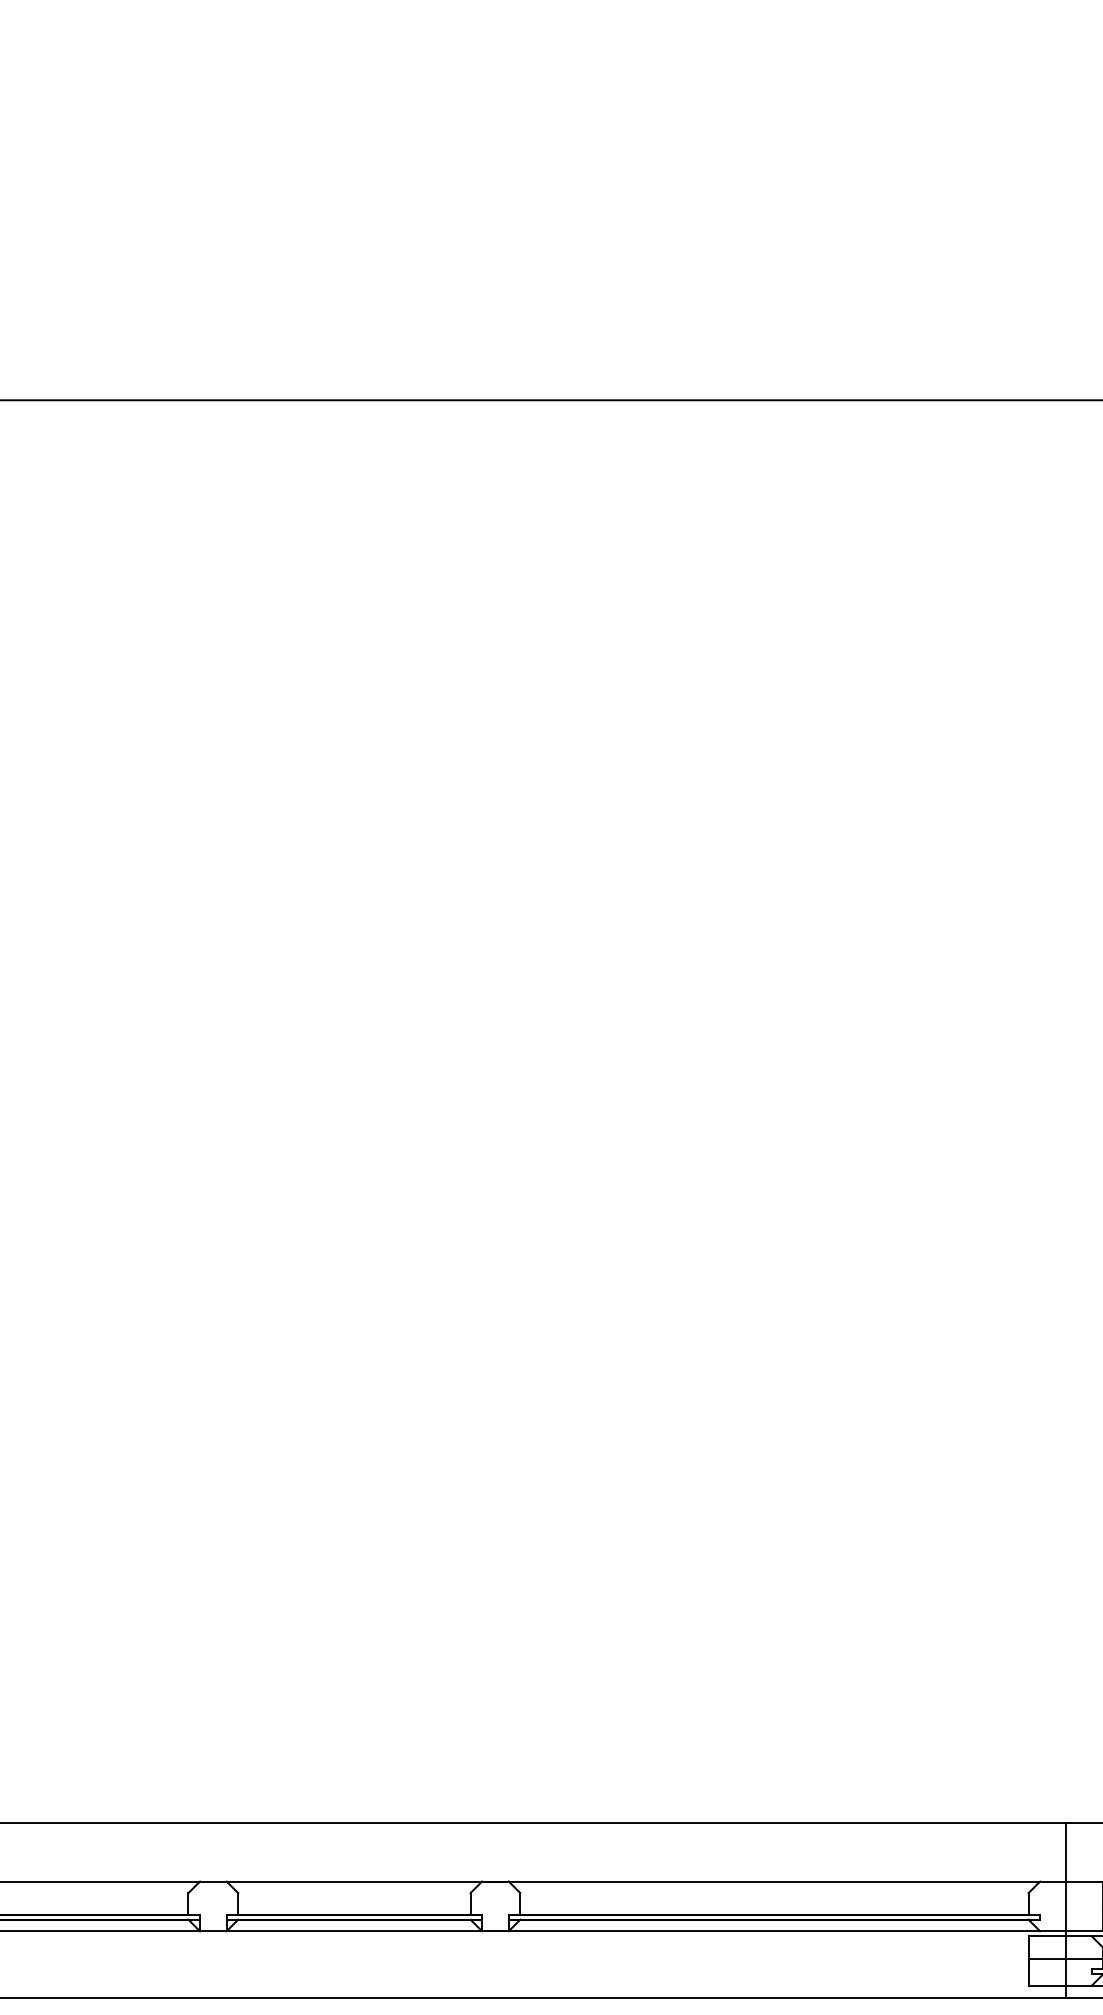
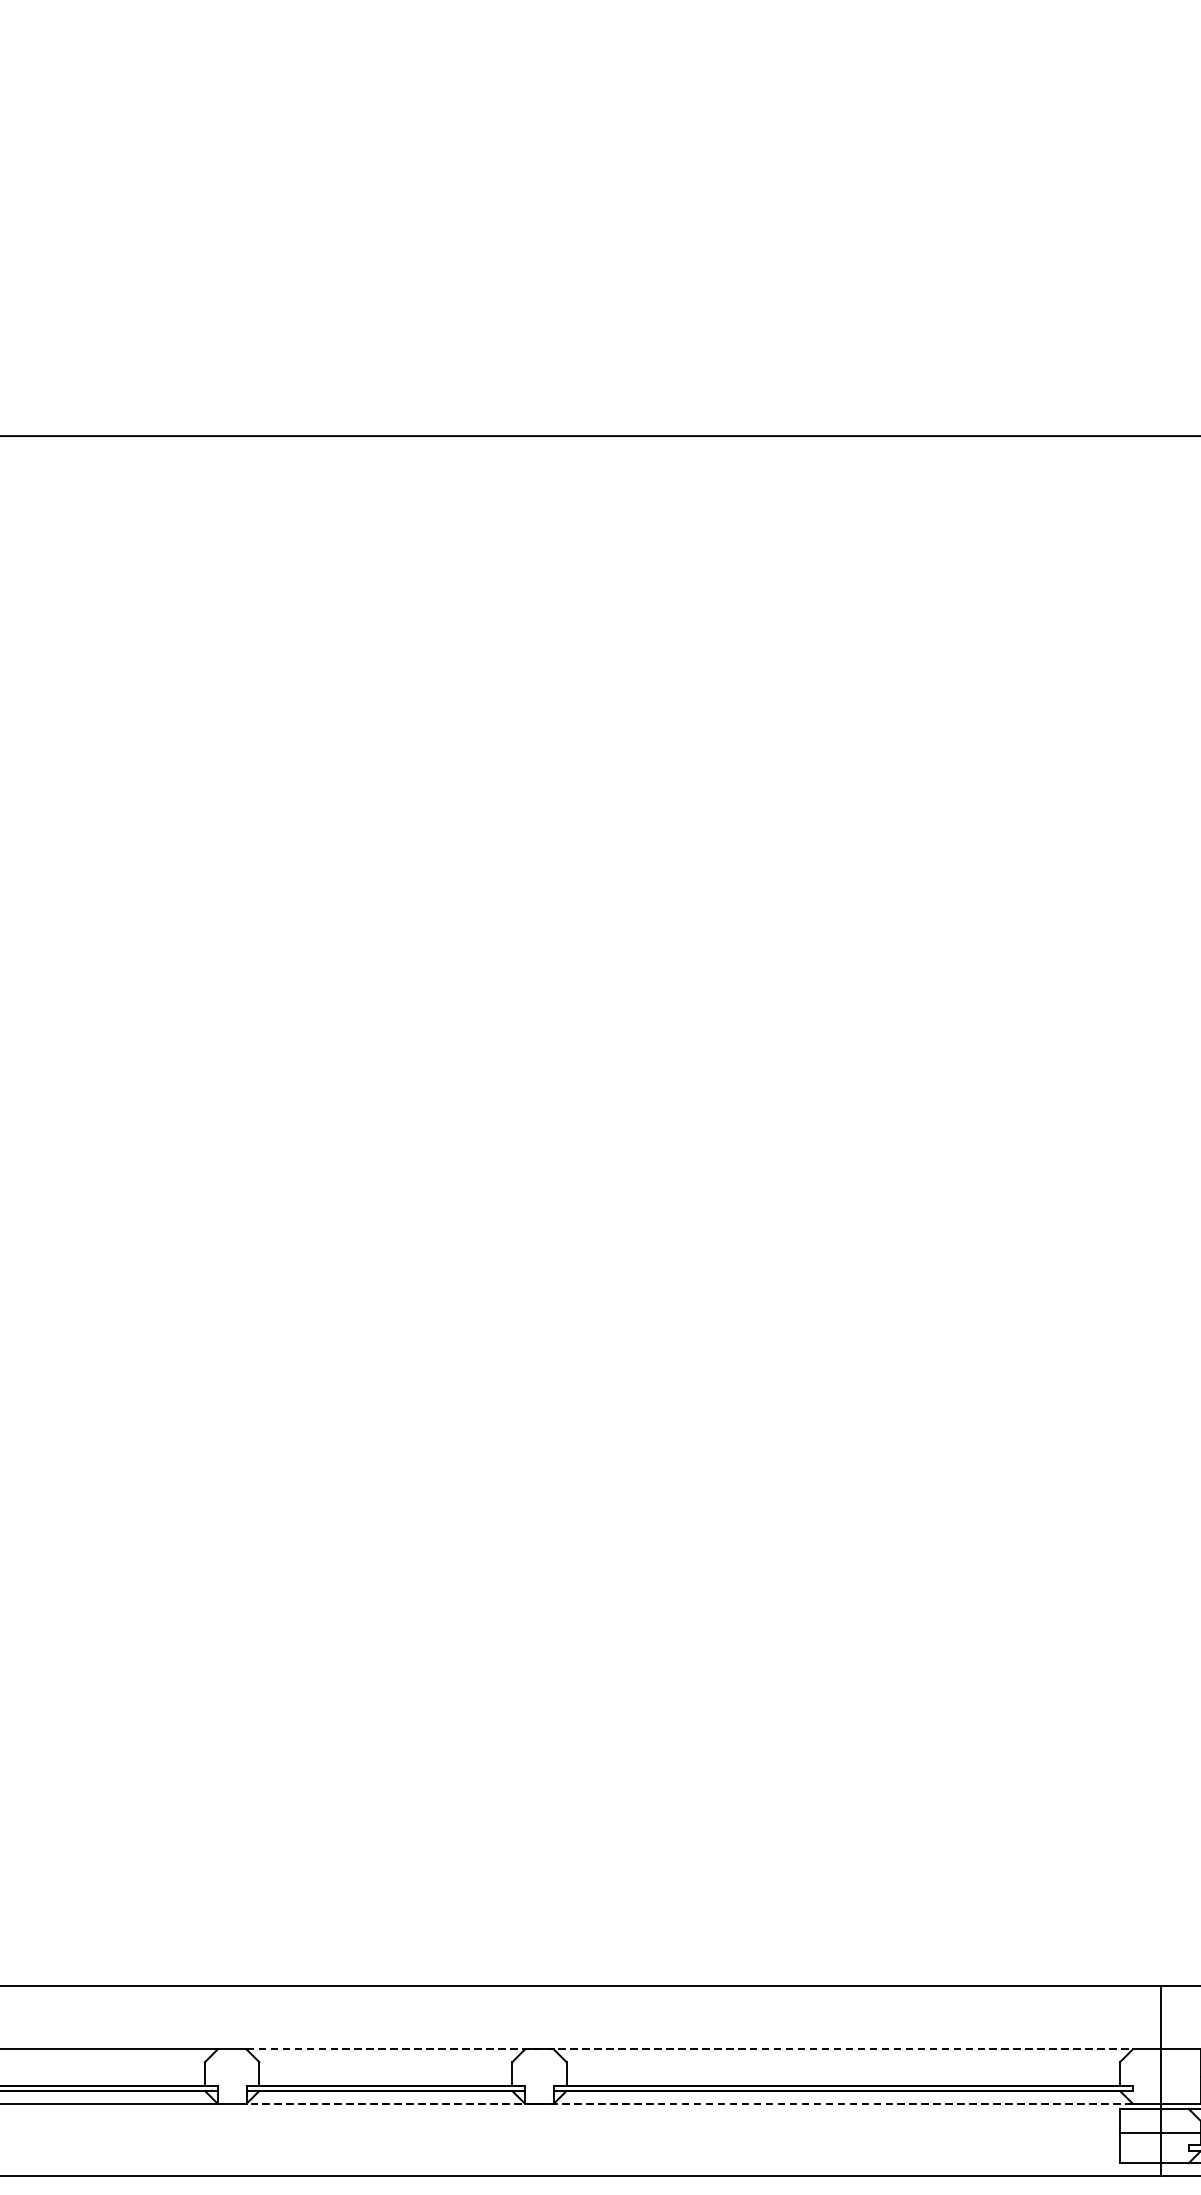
line: (633, 1881) -> (689, 2049), solid -> dashed
line: (633, 1931) -> (689, 2103), solid -> dashed

